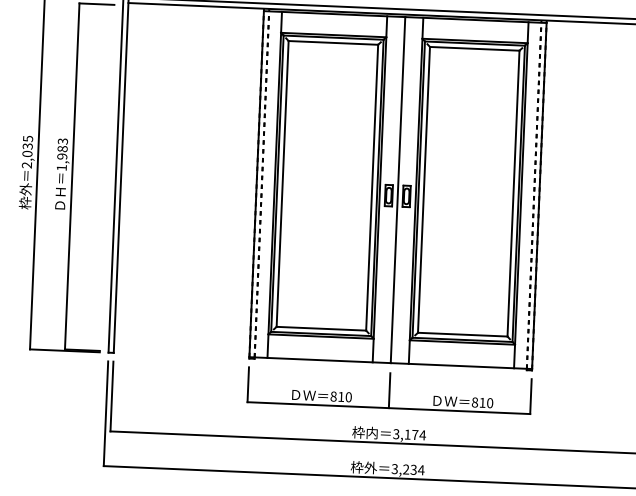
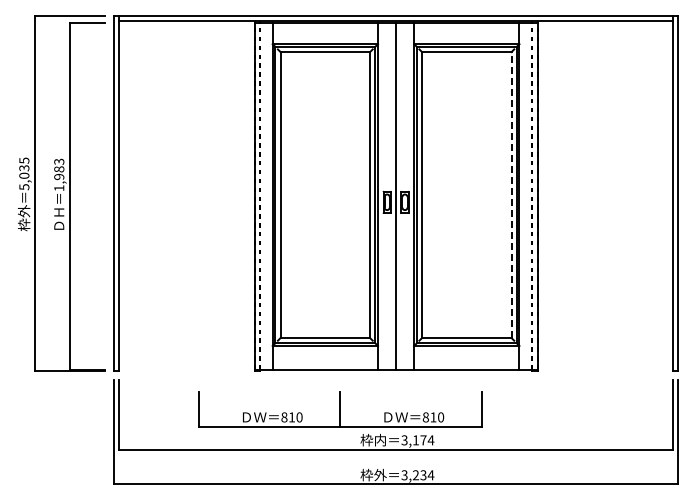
text: (27, 165) -> (24, 187), 2,035 -> 5,035
line: (513, 193) -> (511, 194), solid -> dashed
part: (390, 391) -> (340, 409), moved

